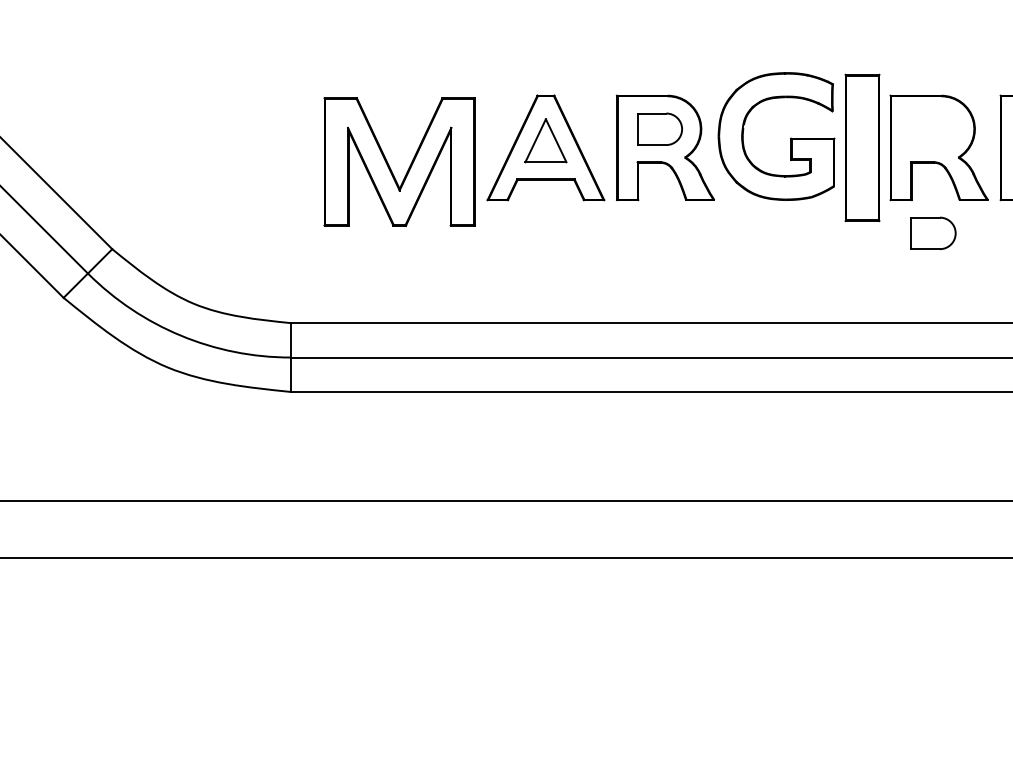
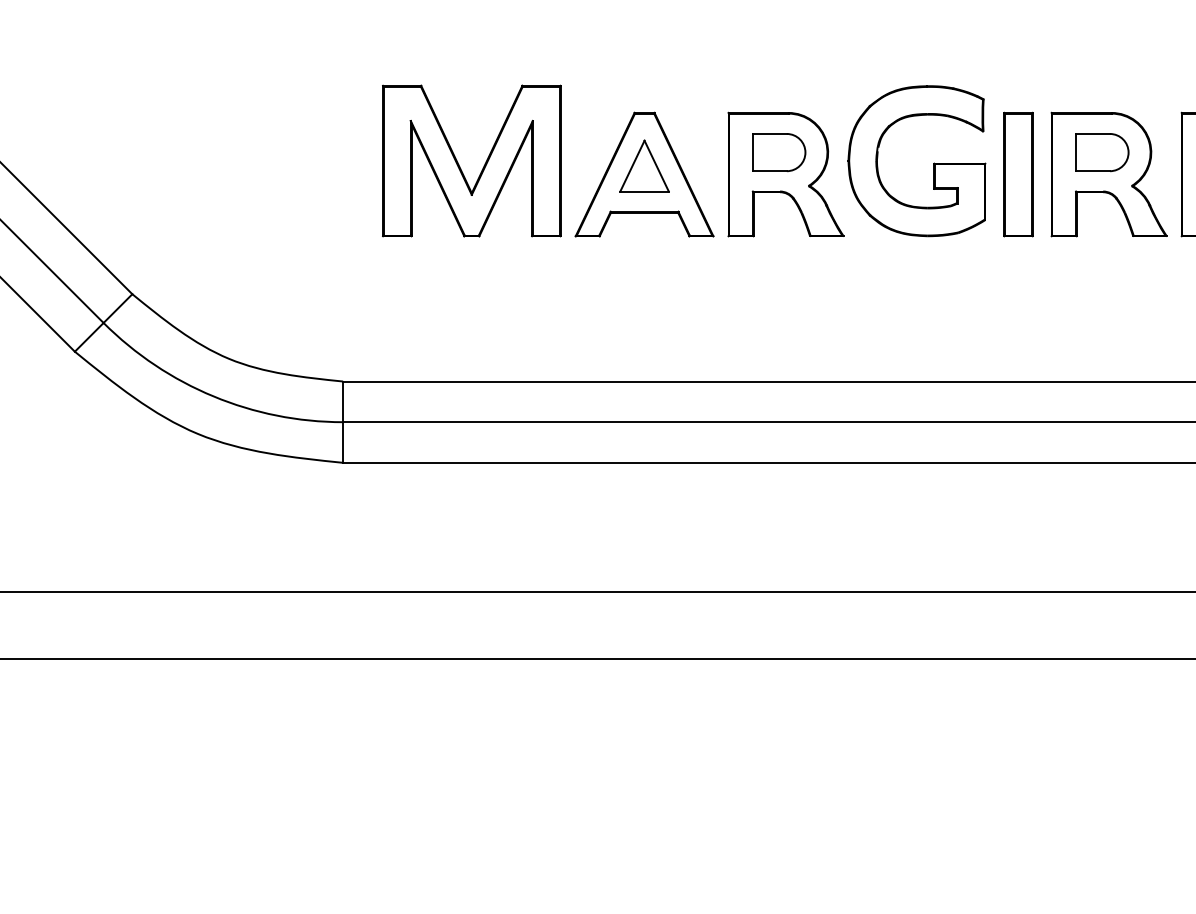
part: (862, 147) -> (1018, 174), size x0.71
part: (390, 166) -> (460, 166), moved
part: (933, 233) -> (1102, 152), moved

